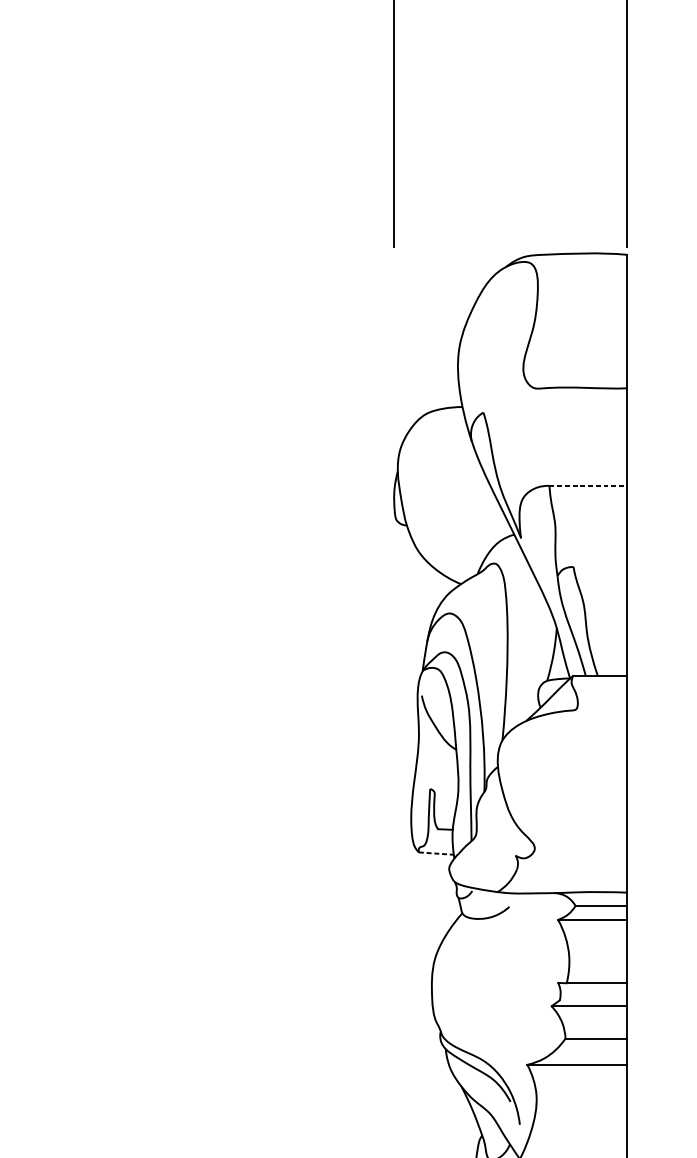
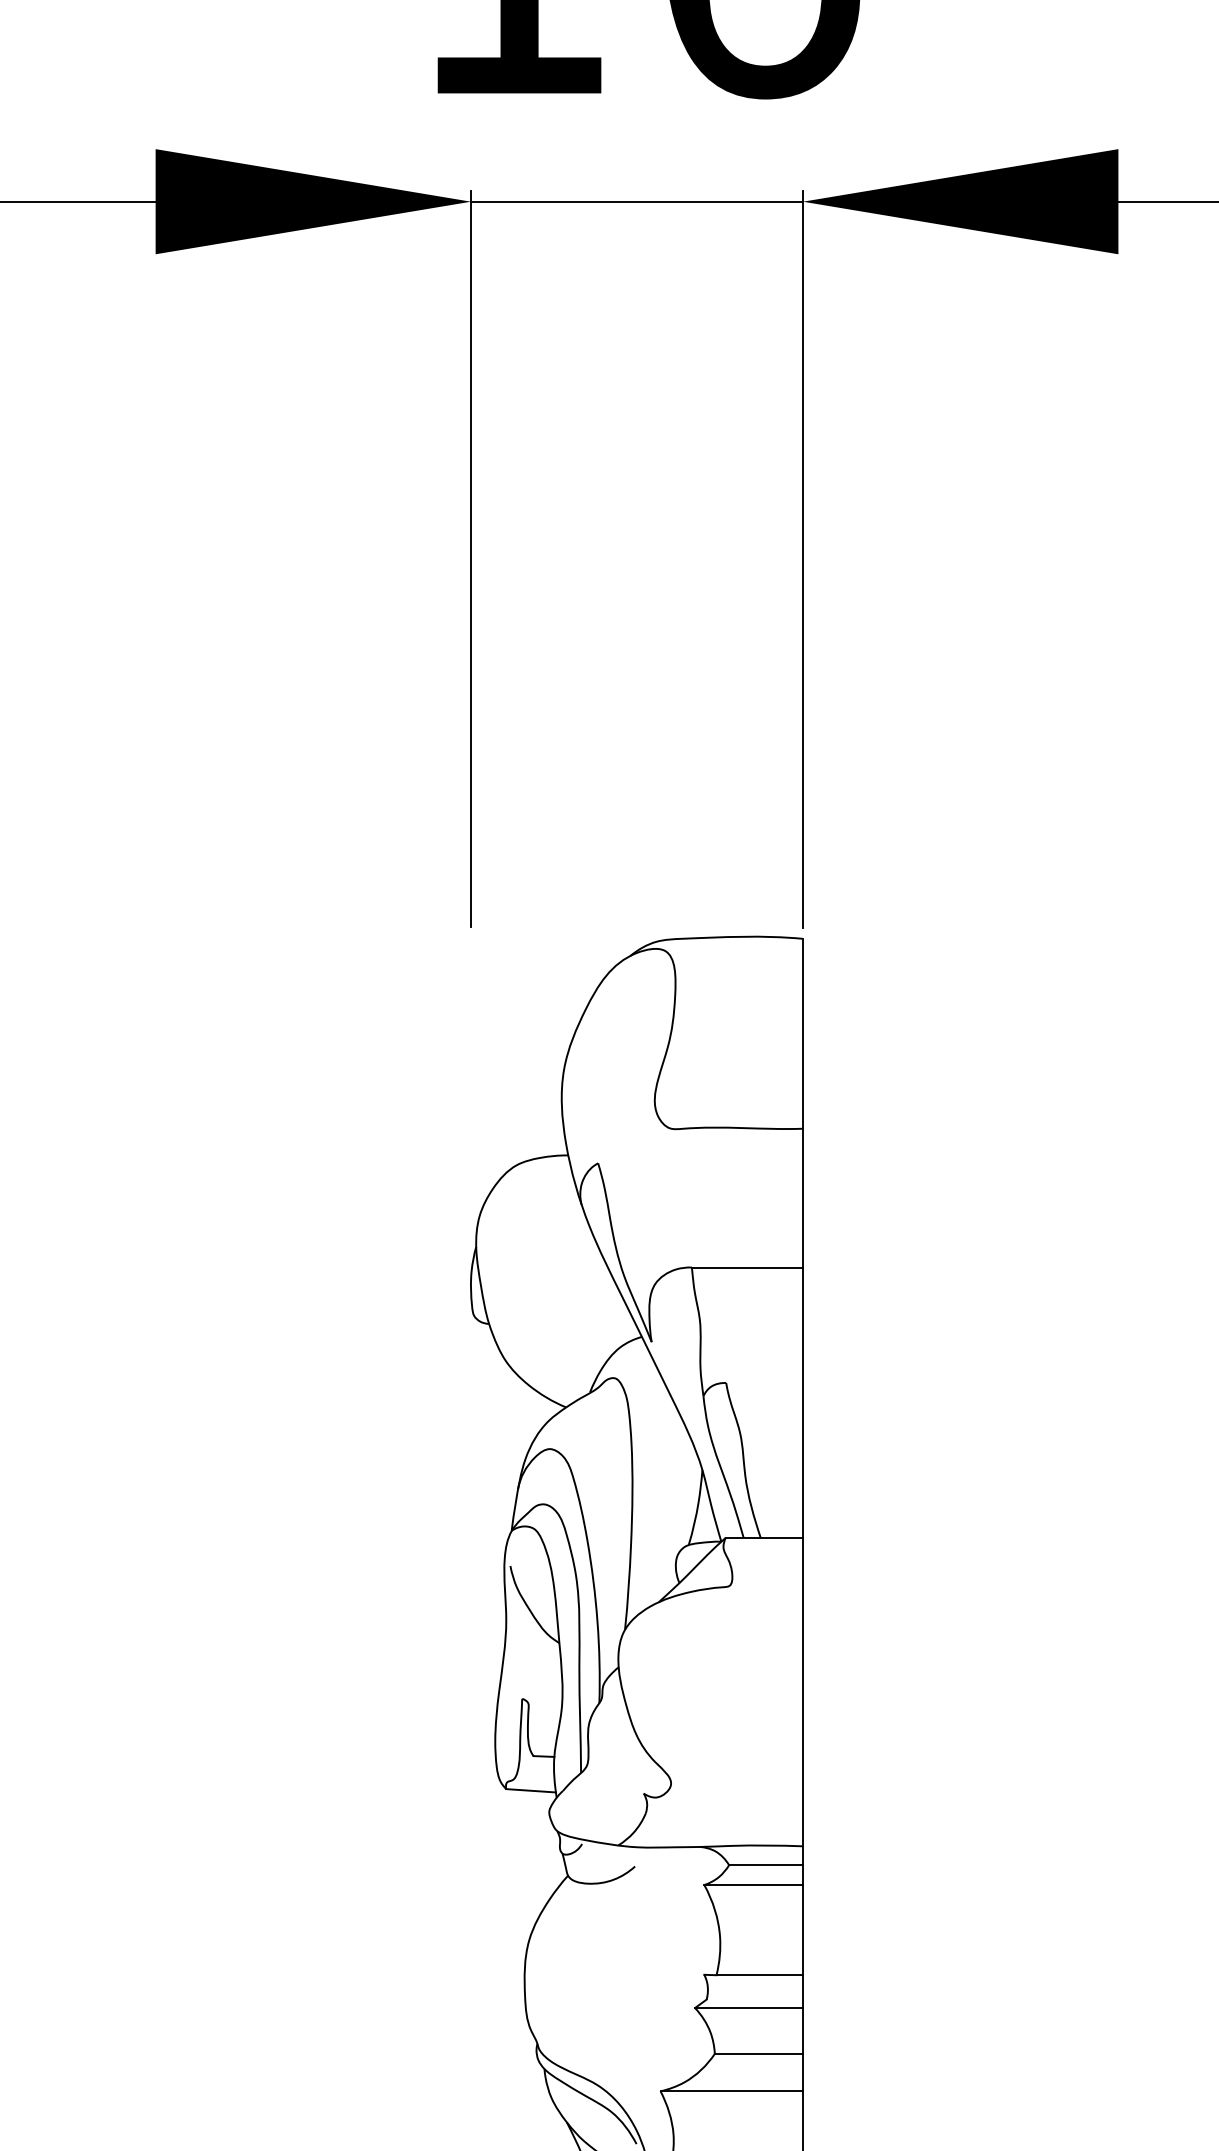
line: (588, 485) -> (747, 1267), dashed -> solid
line: (436, 853) -> (531, 1790), dashed -> solid

